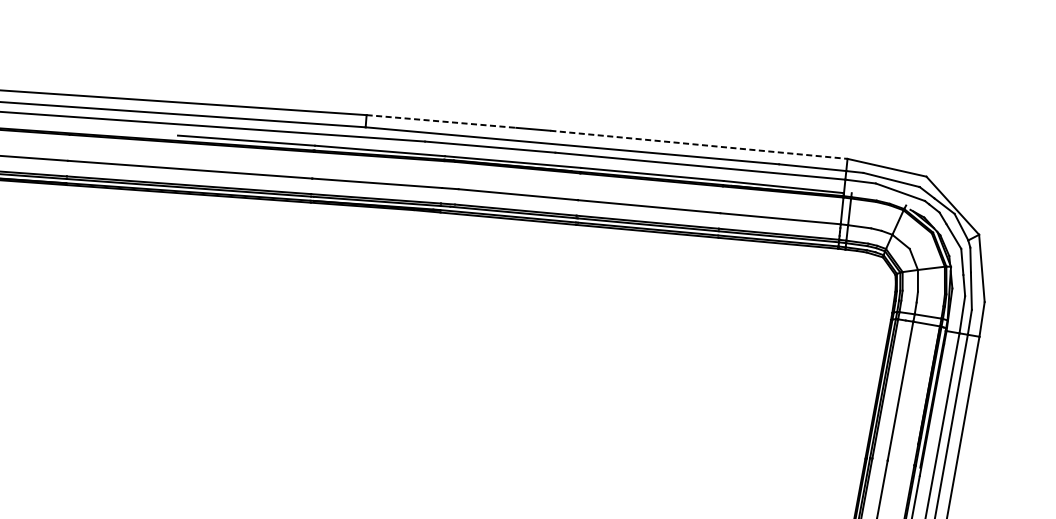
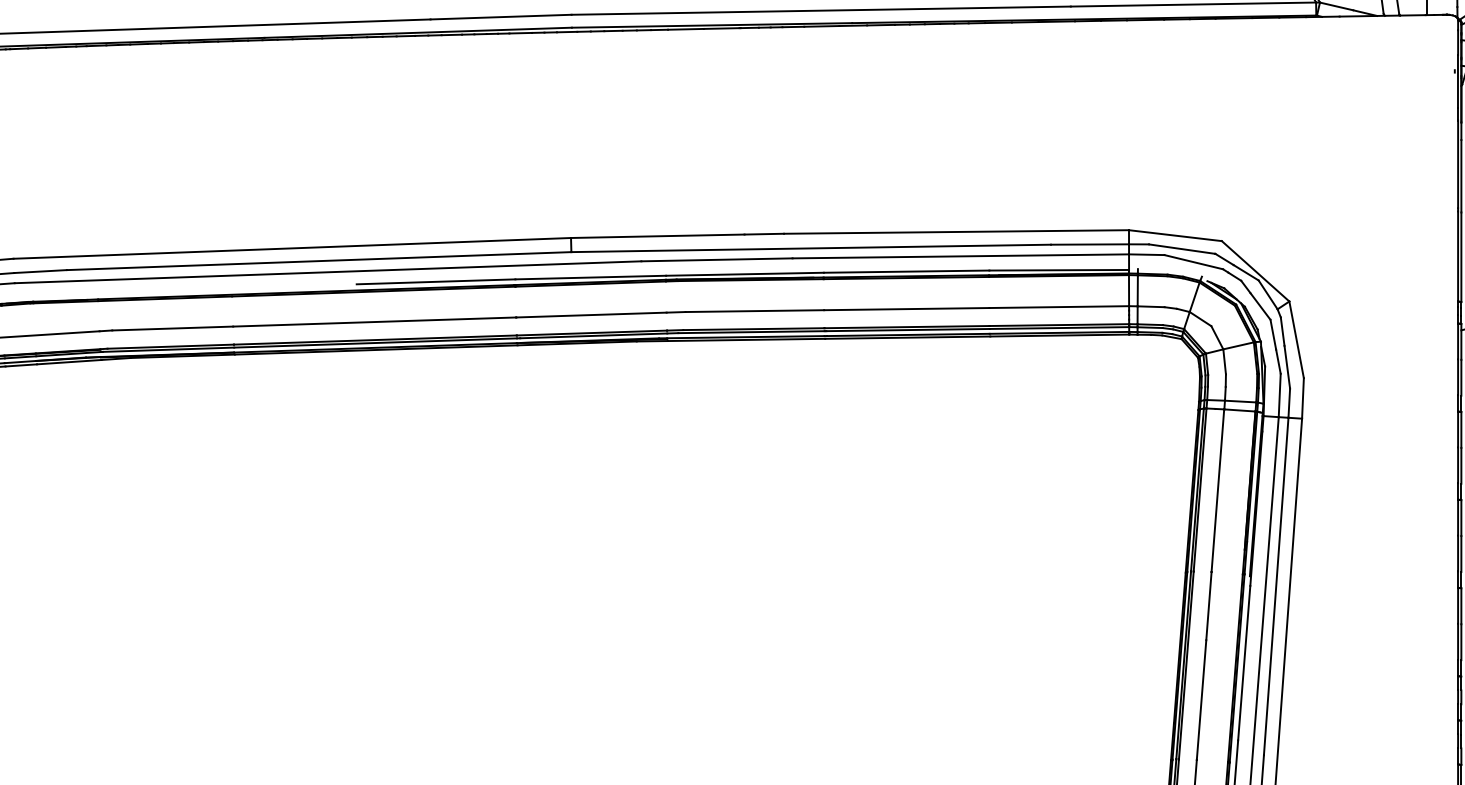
line: (441, 121) -> (657, 236), dashed -> solid
line: (699, 144) -> (957, 231), dashed -> solid

